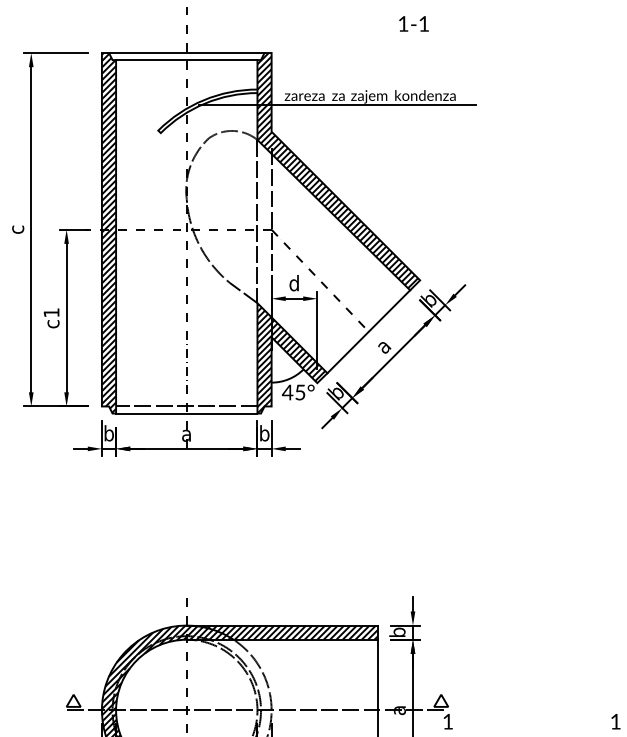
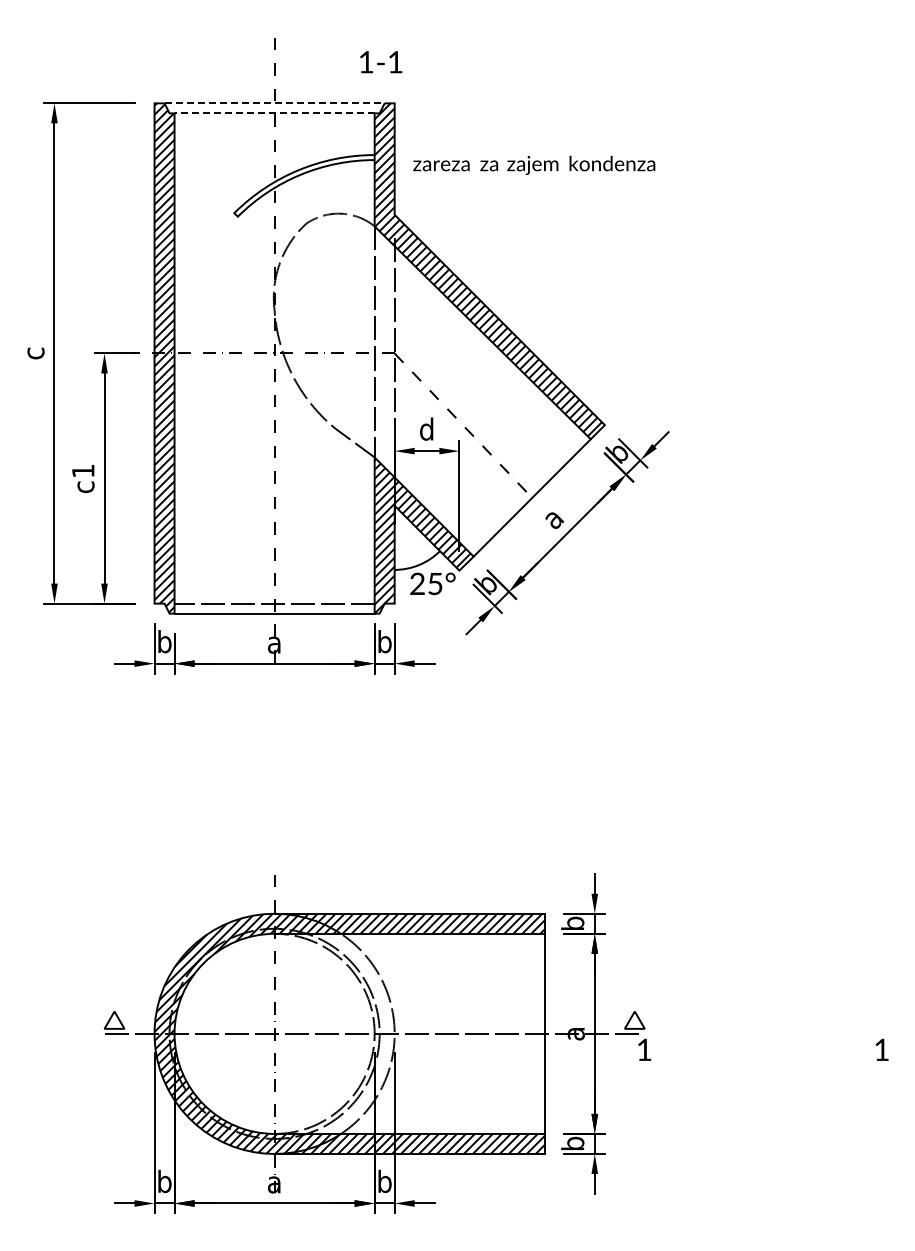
text: (414, 24) -> (381, 62), moved
line: (187, 53) -> (275, 103), solid -> dashed
line: (186, 60) -> (274, 113), solid -> dashed
line: (337, 104) -> (487, 176), removed
text: (287, 392) -> (417, 583), 45° -> 25°

